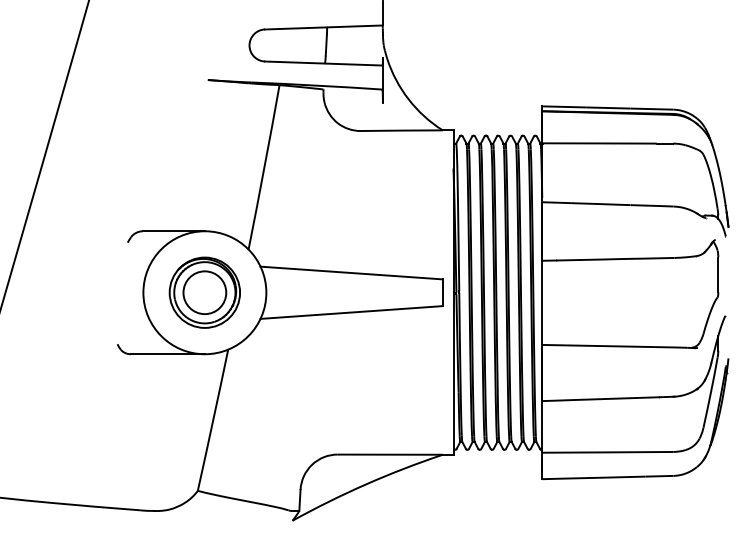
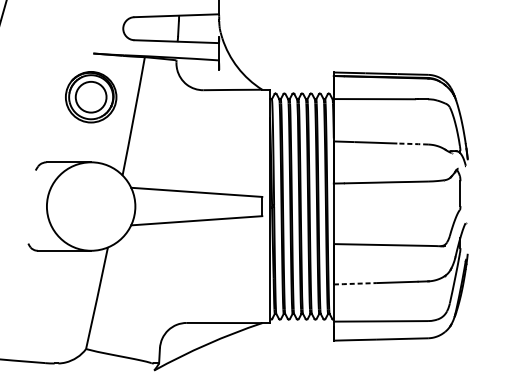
line: (652, 205) -> (413, 143), solid -> dashed
part: (204, 292) -> (90, 97), moved
line: (571, 400) -> (354, 284), solid -> dashed

